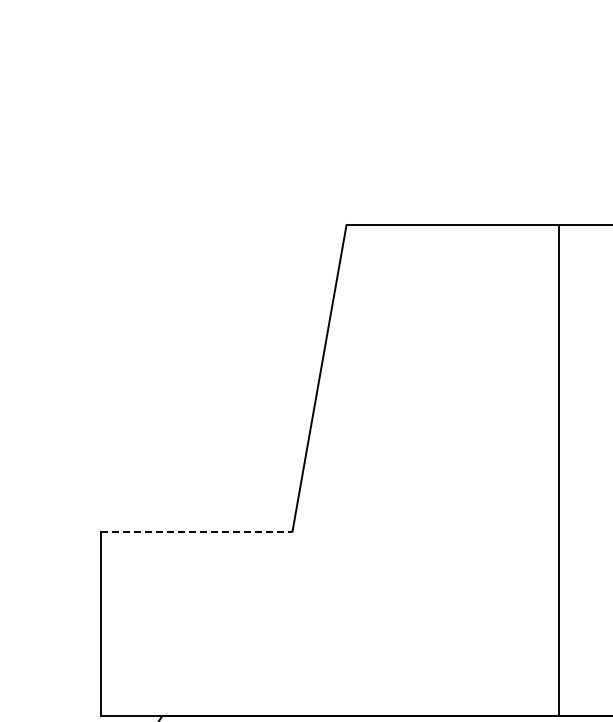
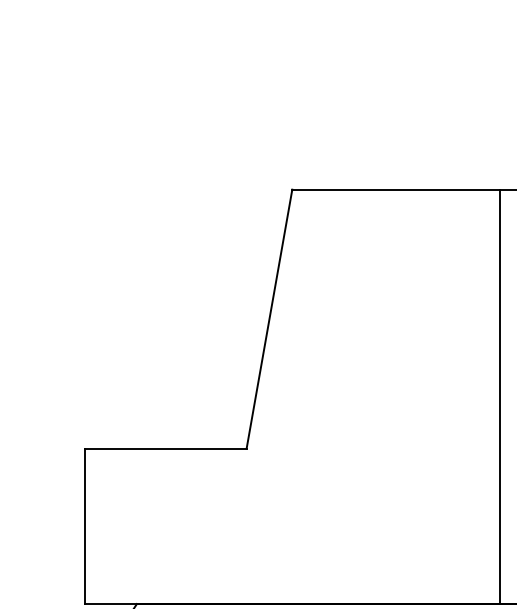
line: (559, 469) -> (499, 396), moved
line: (196, 531) -> (165, 448), dashed -> solid

